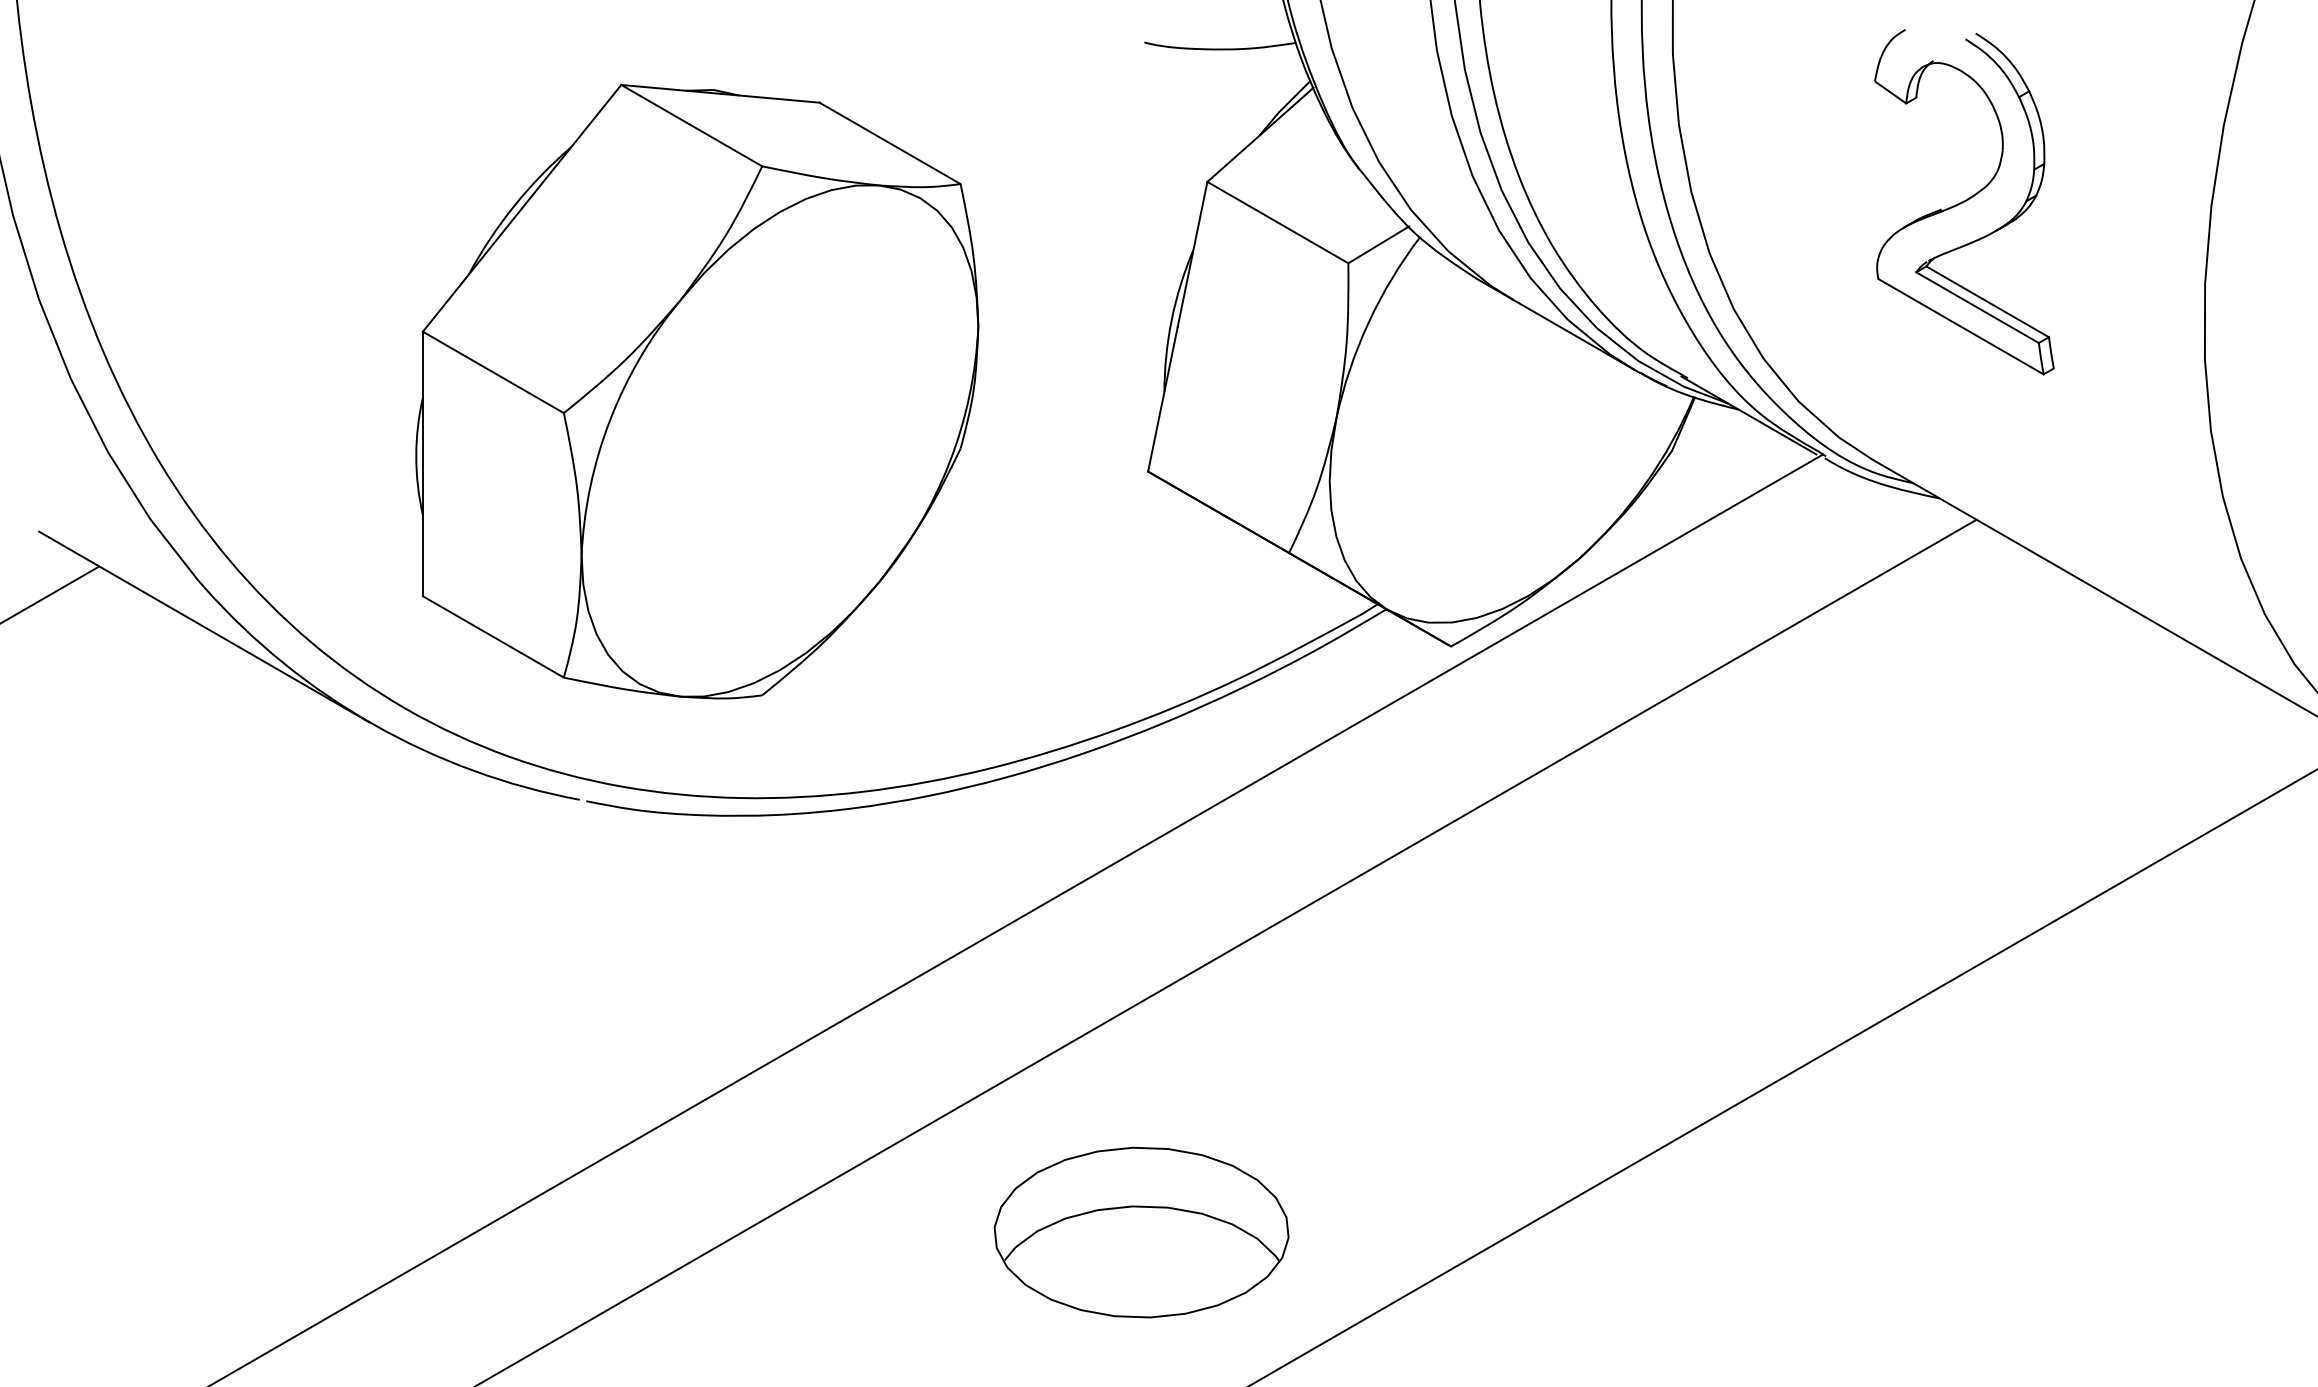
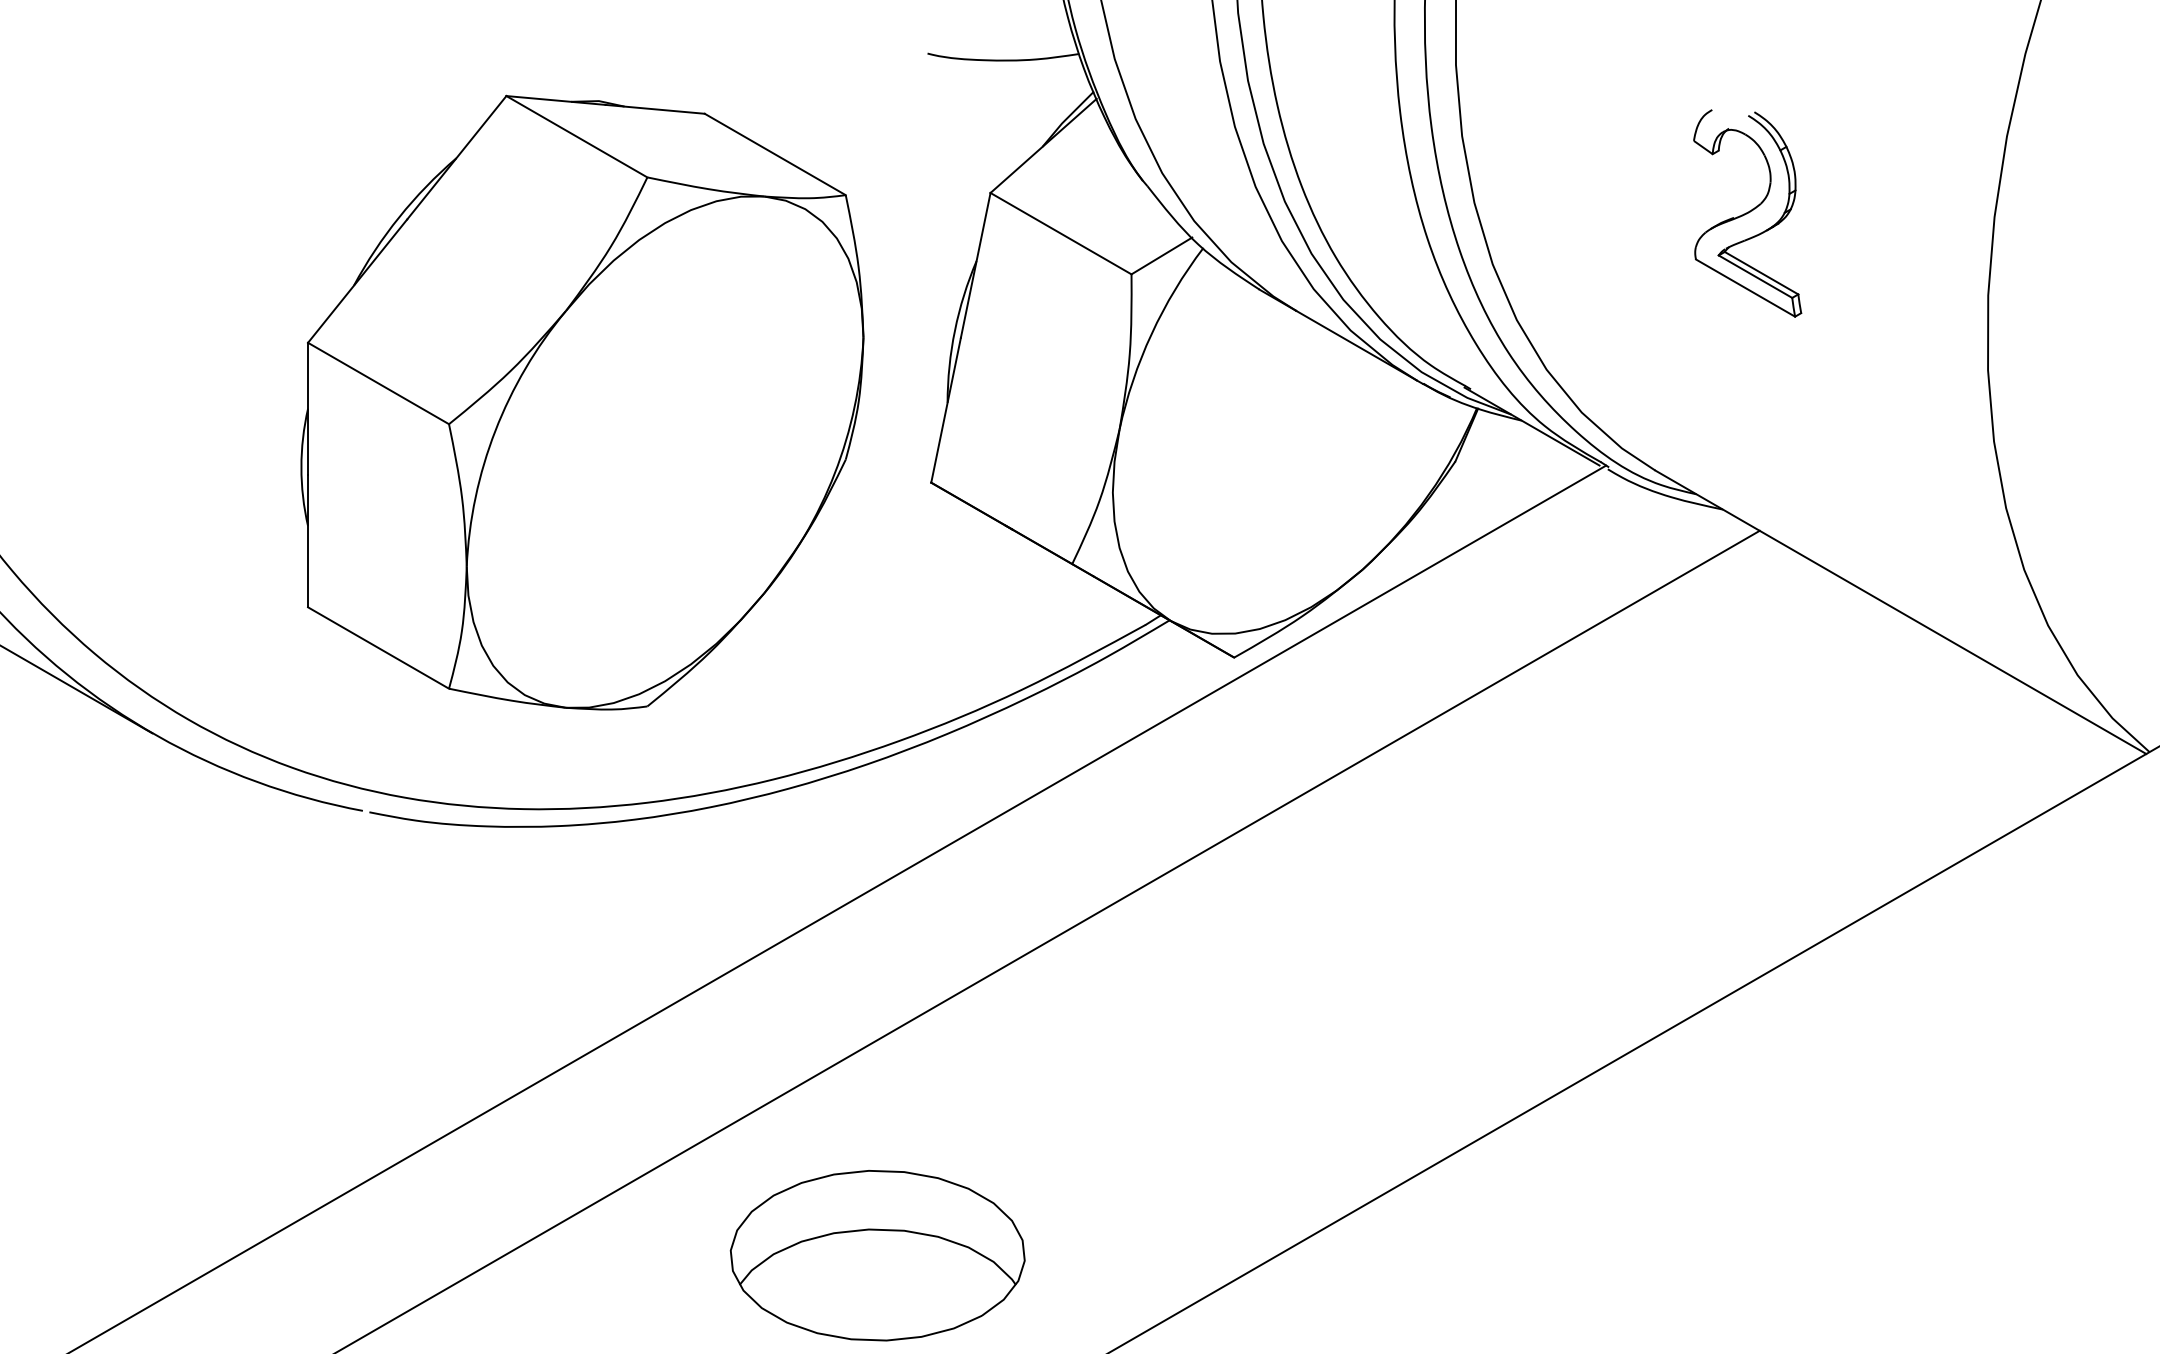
part: (1964, 202) -> (1747, 213), size x0.6
part: (697, 391) -> (582, 402), moved
part: (1141, 1232) -> (877, 1255), moved

